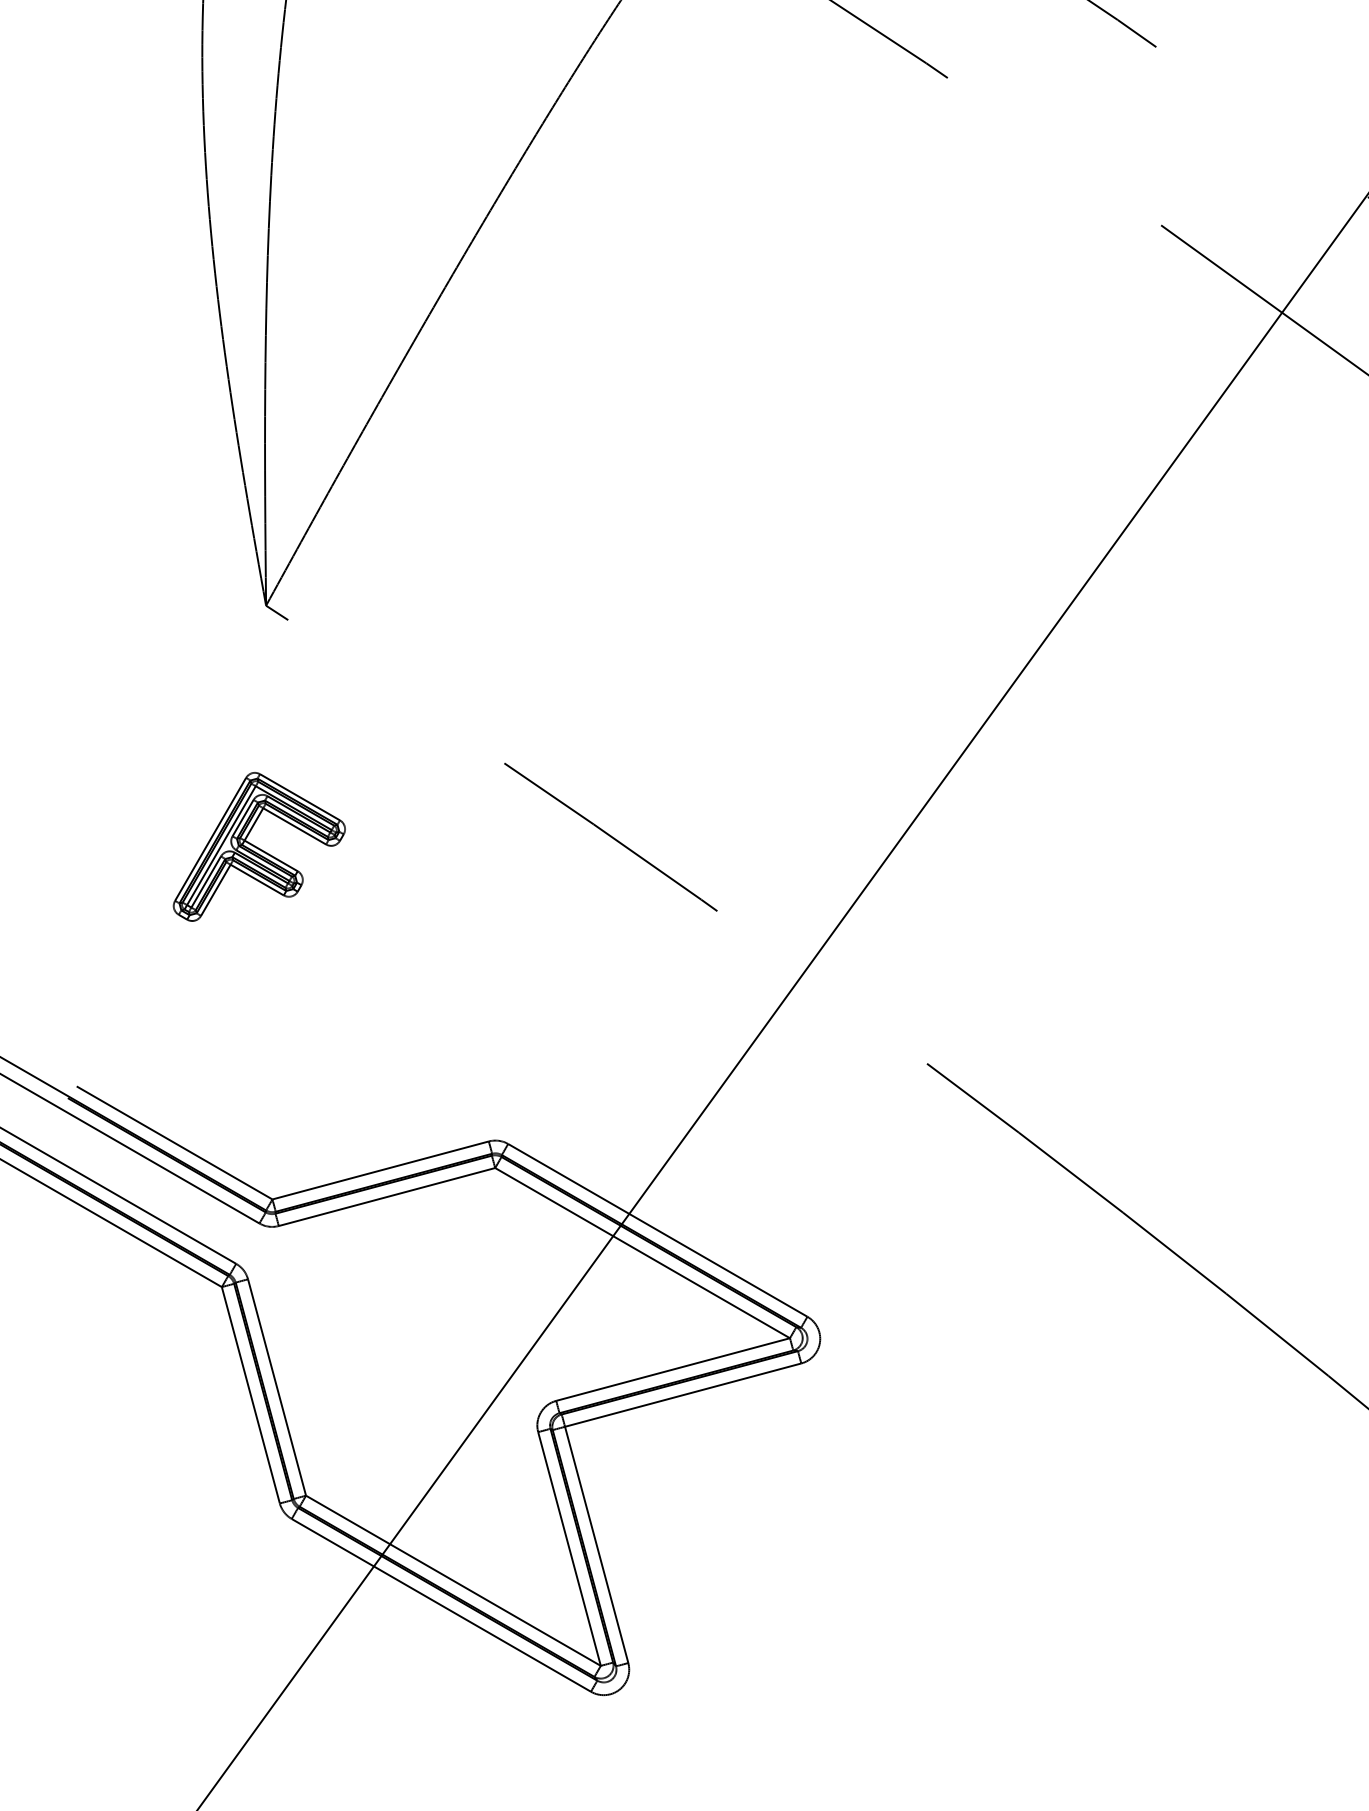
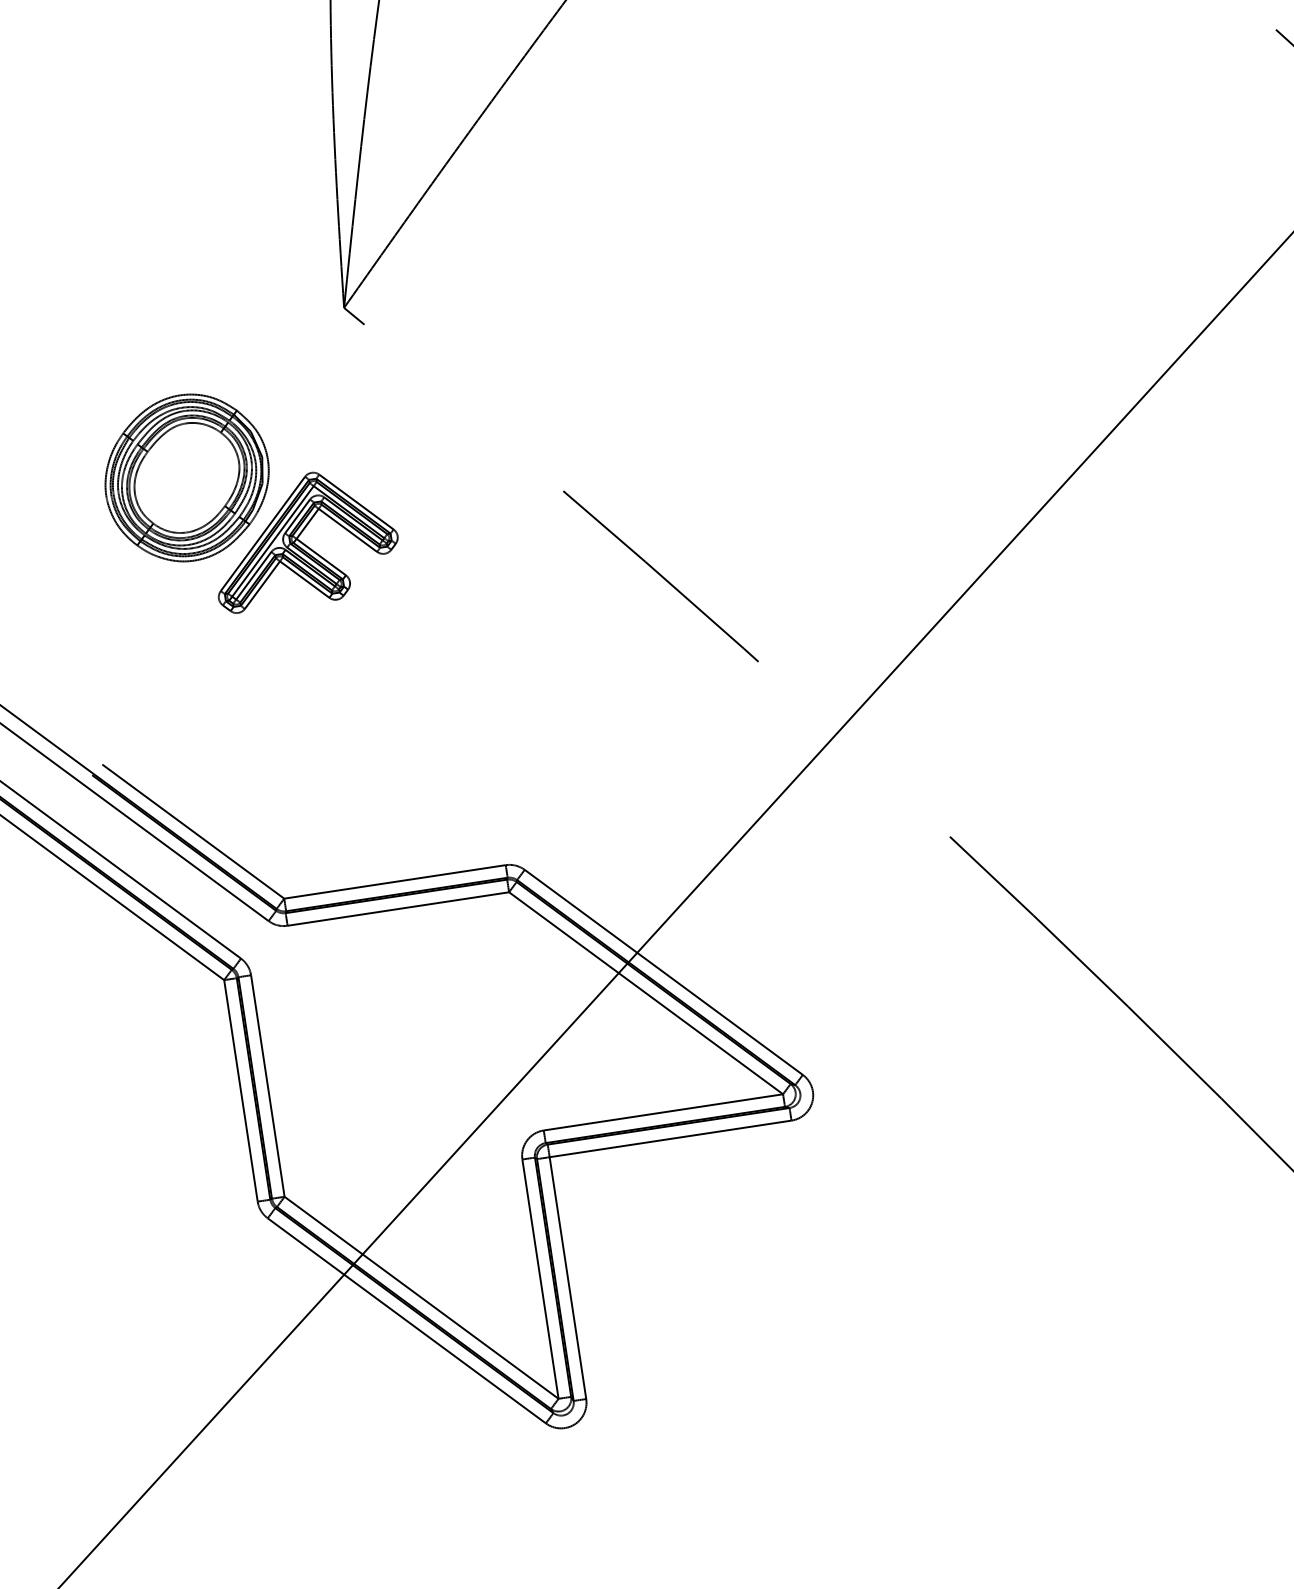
part: (128, 791) -> (186, 477), added

